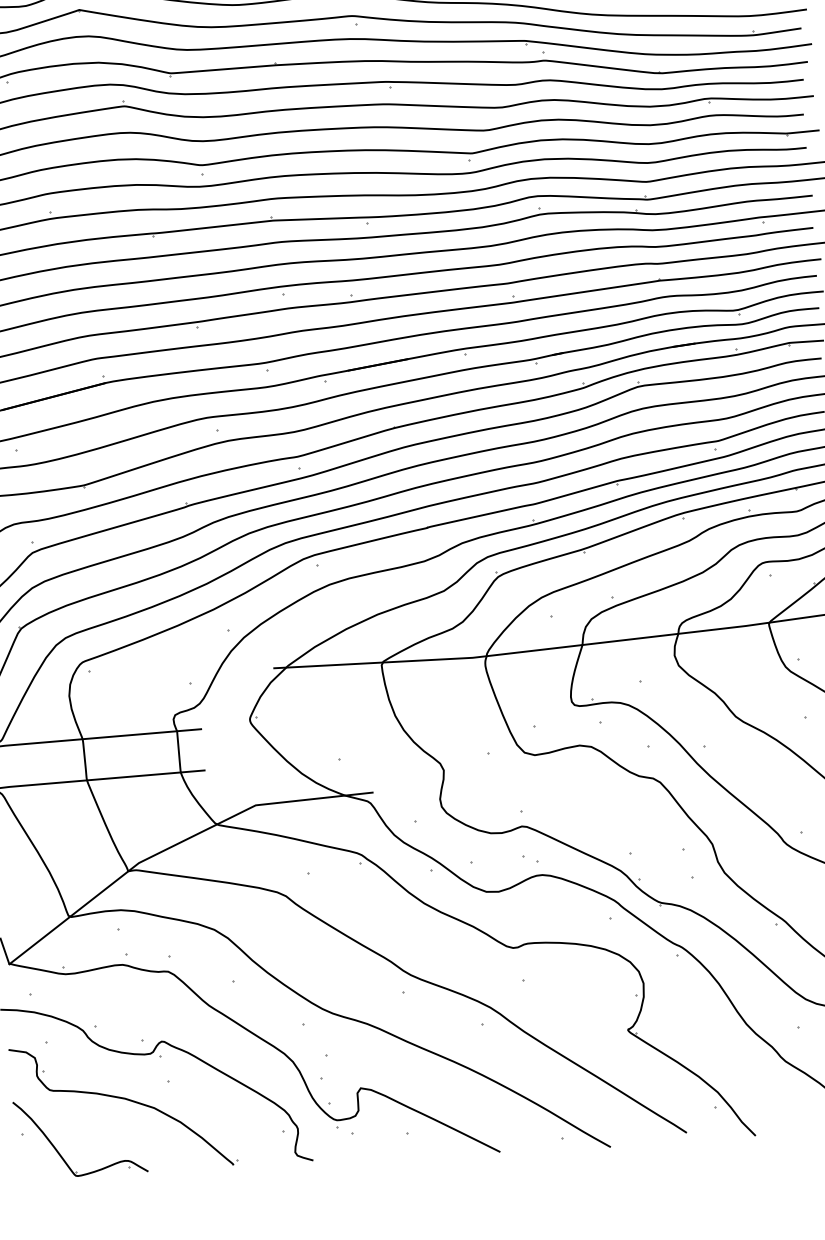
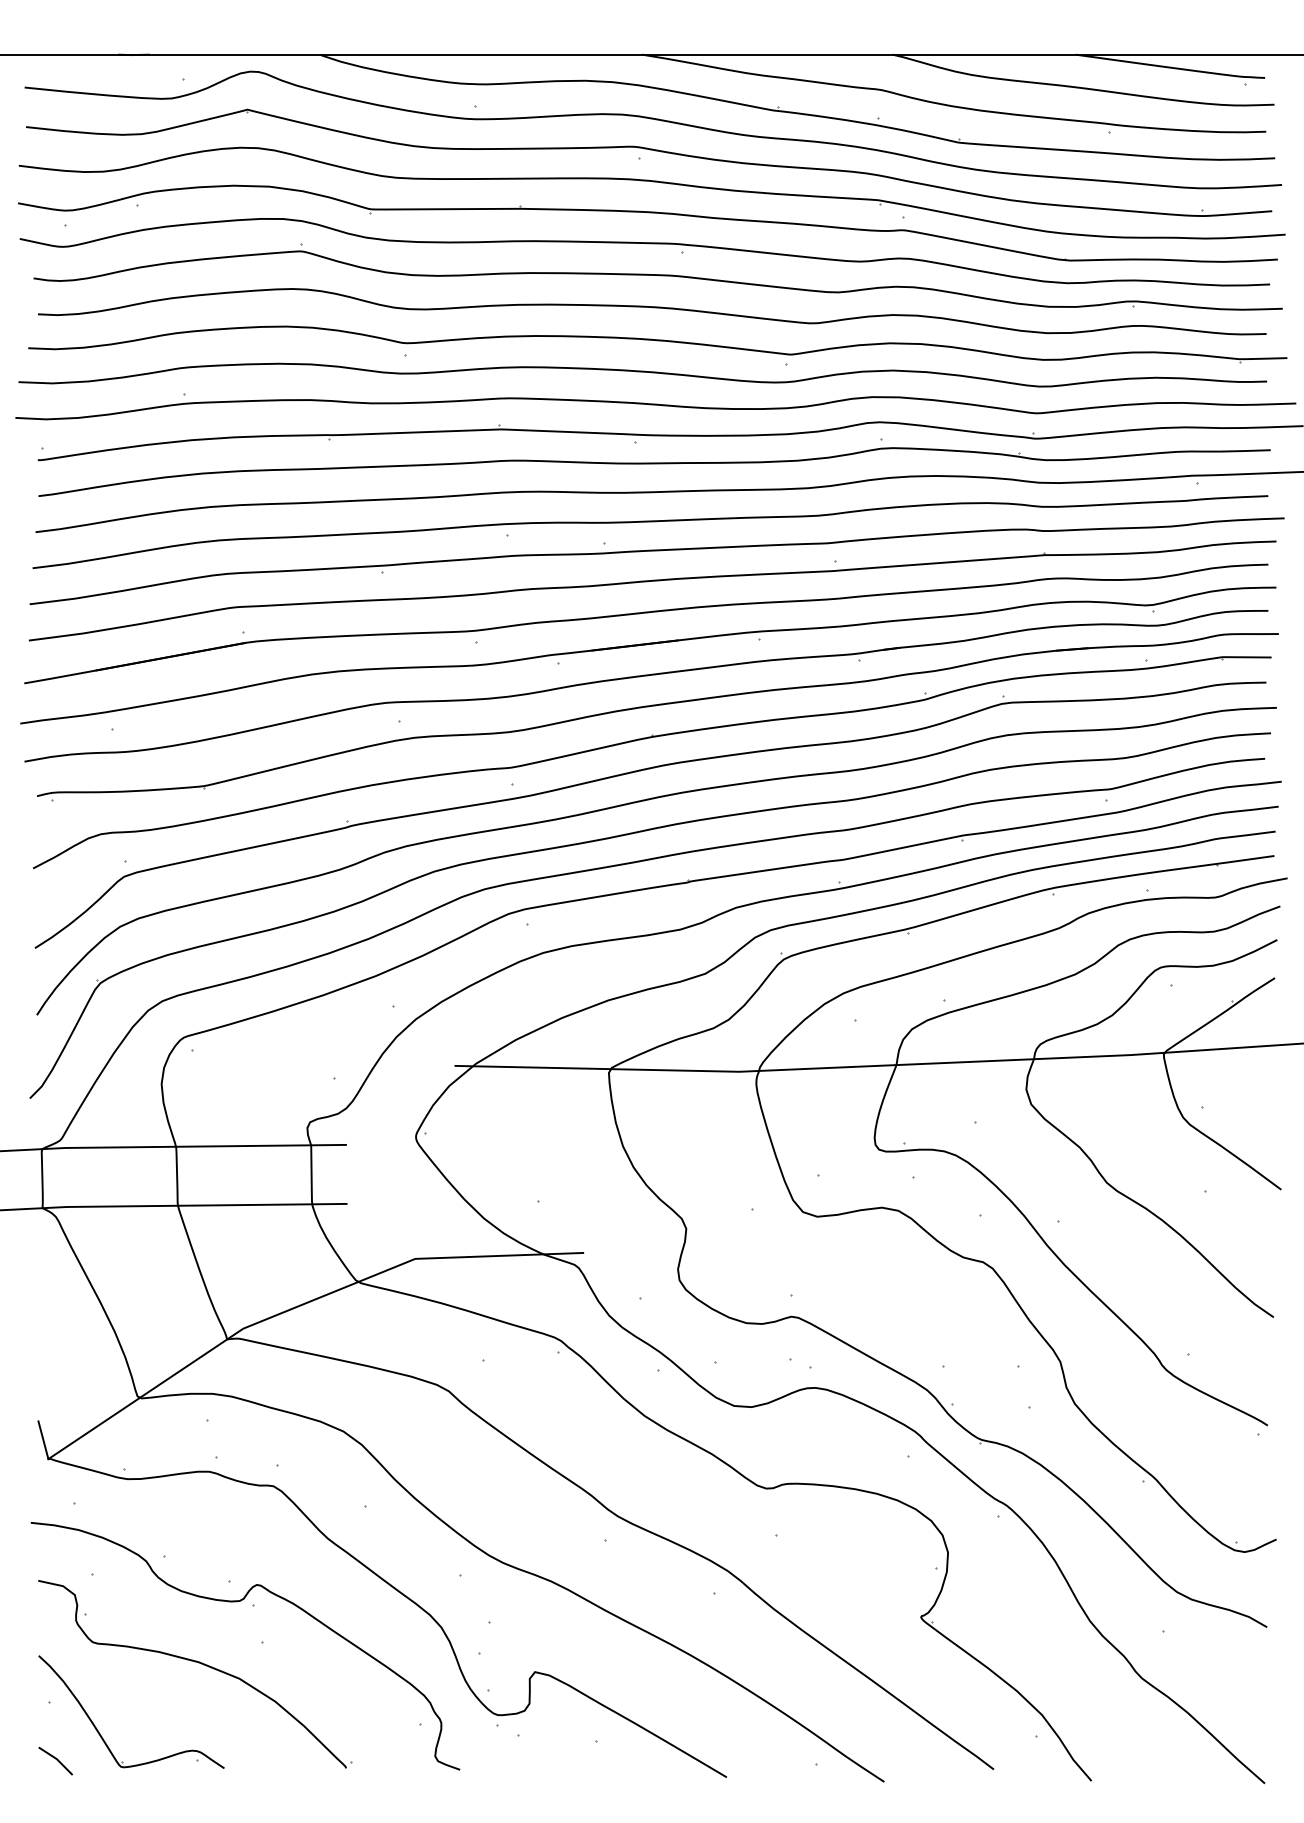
line: (29, 1174) -> (55, 1759), added

